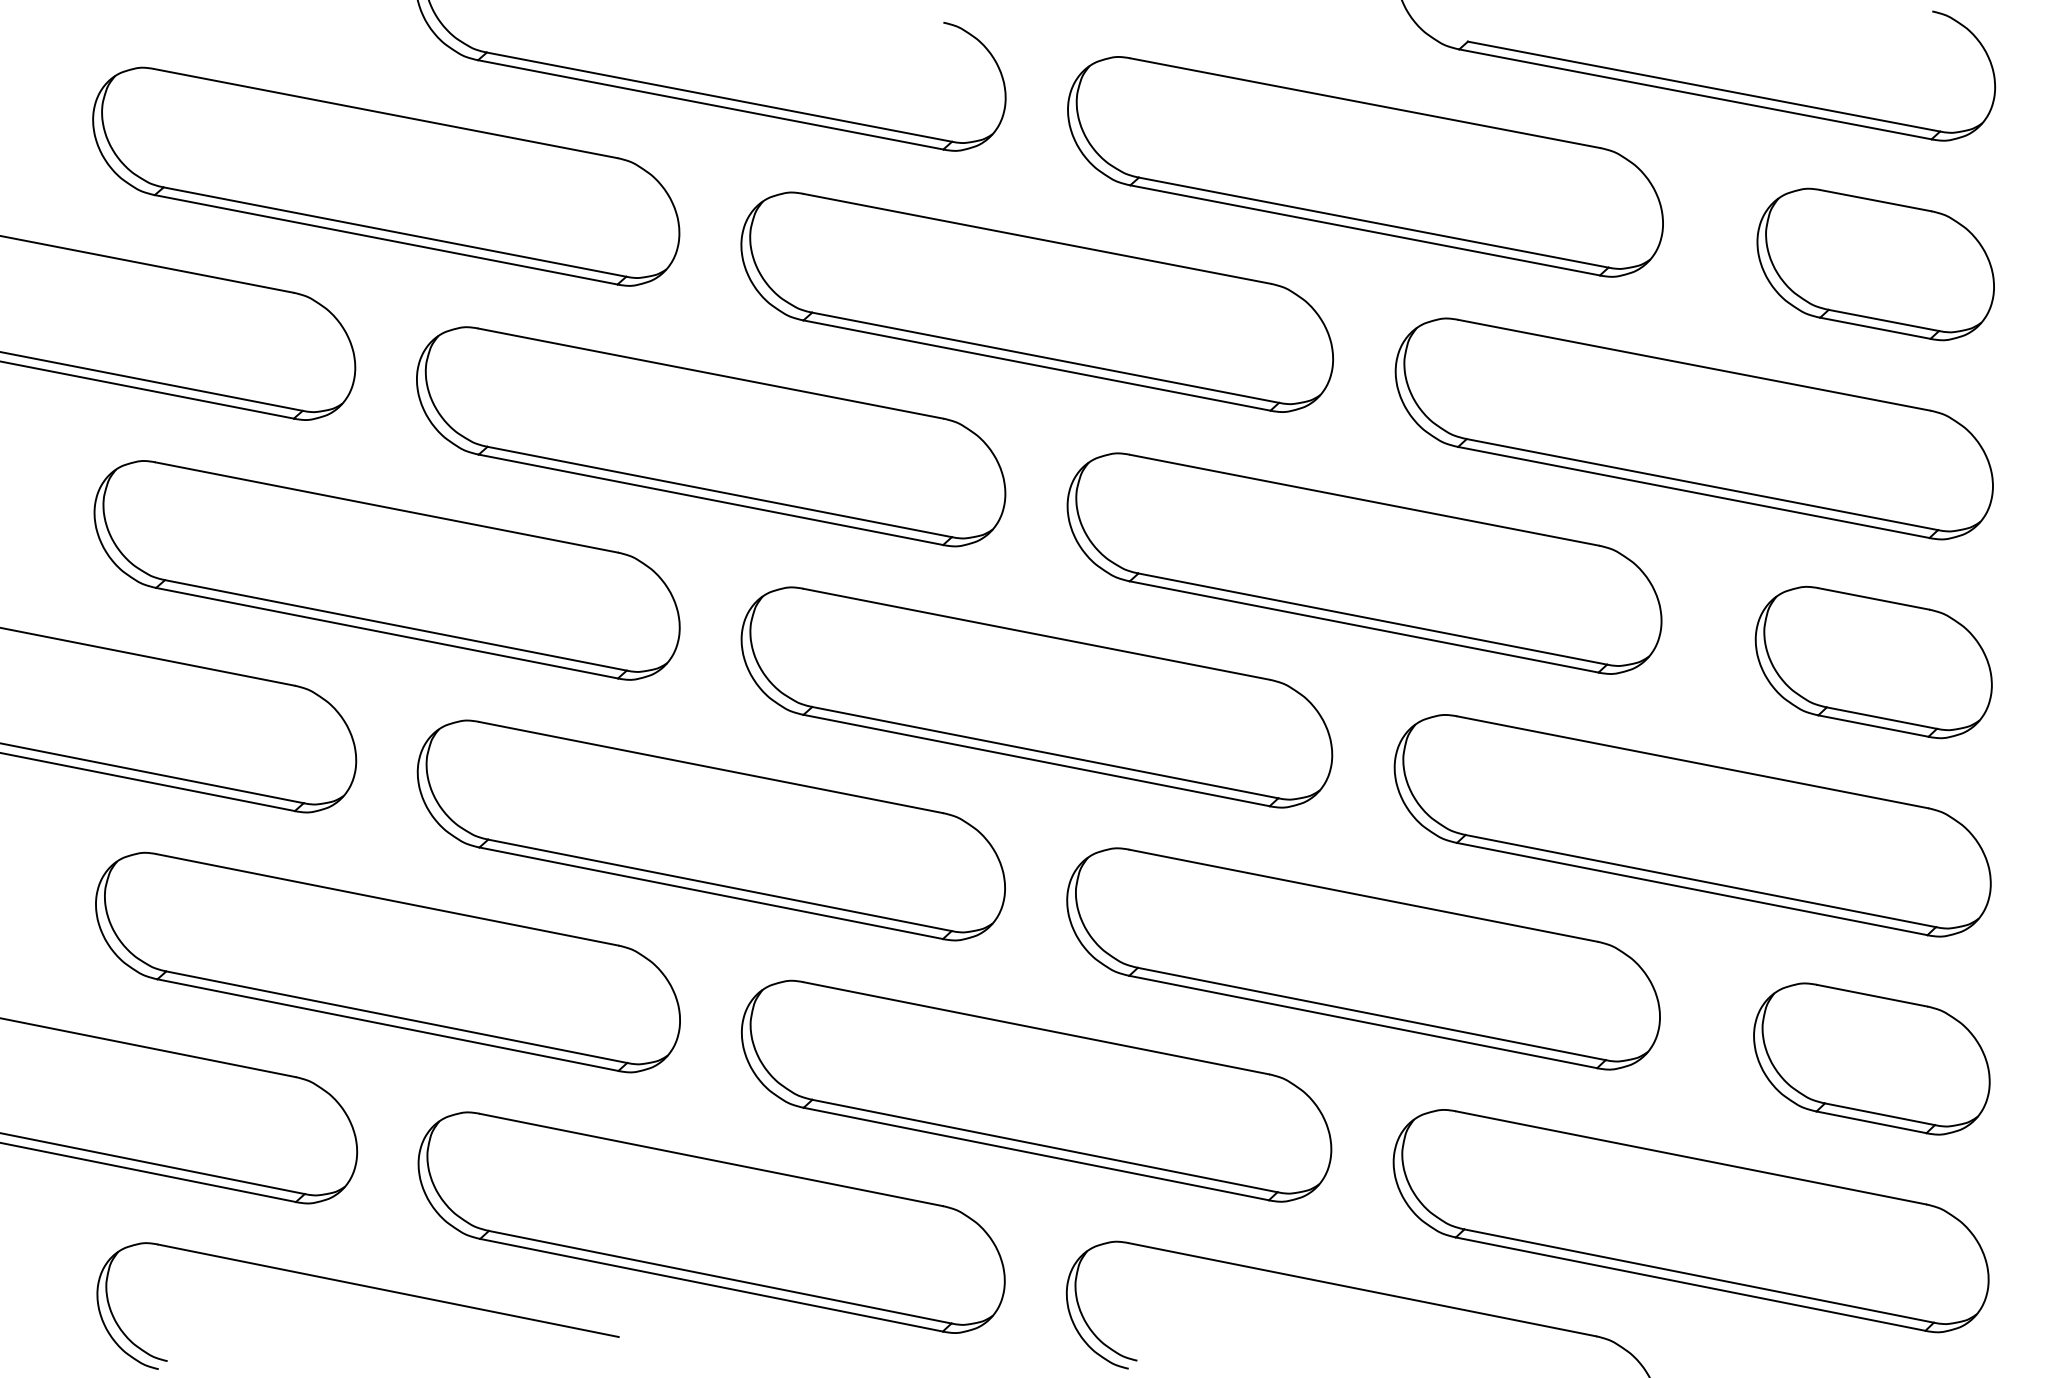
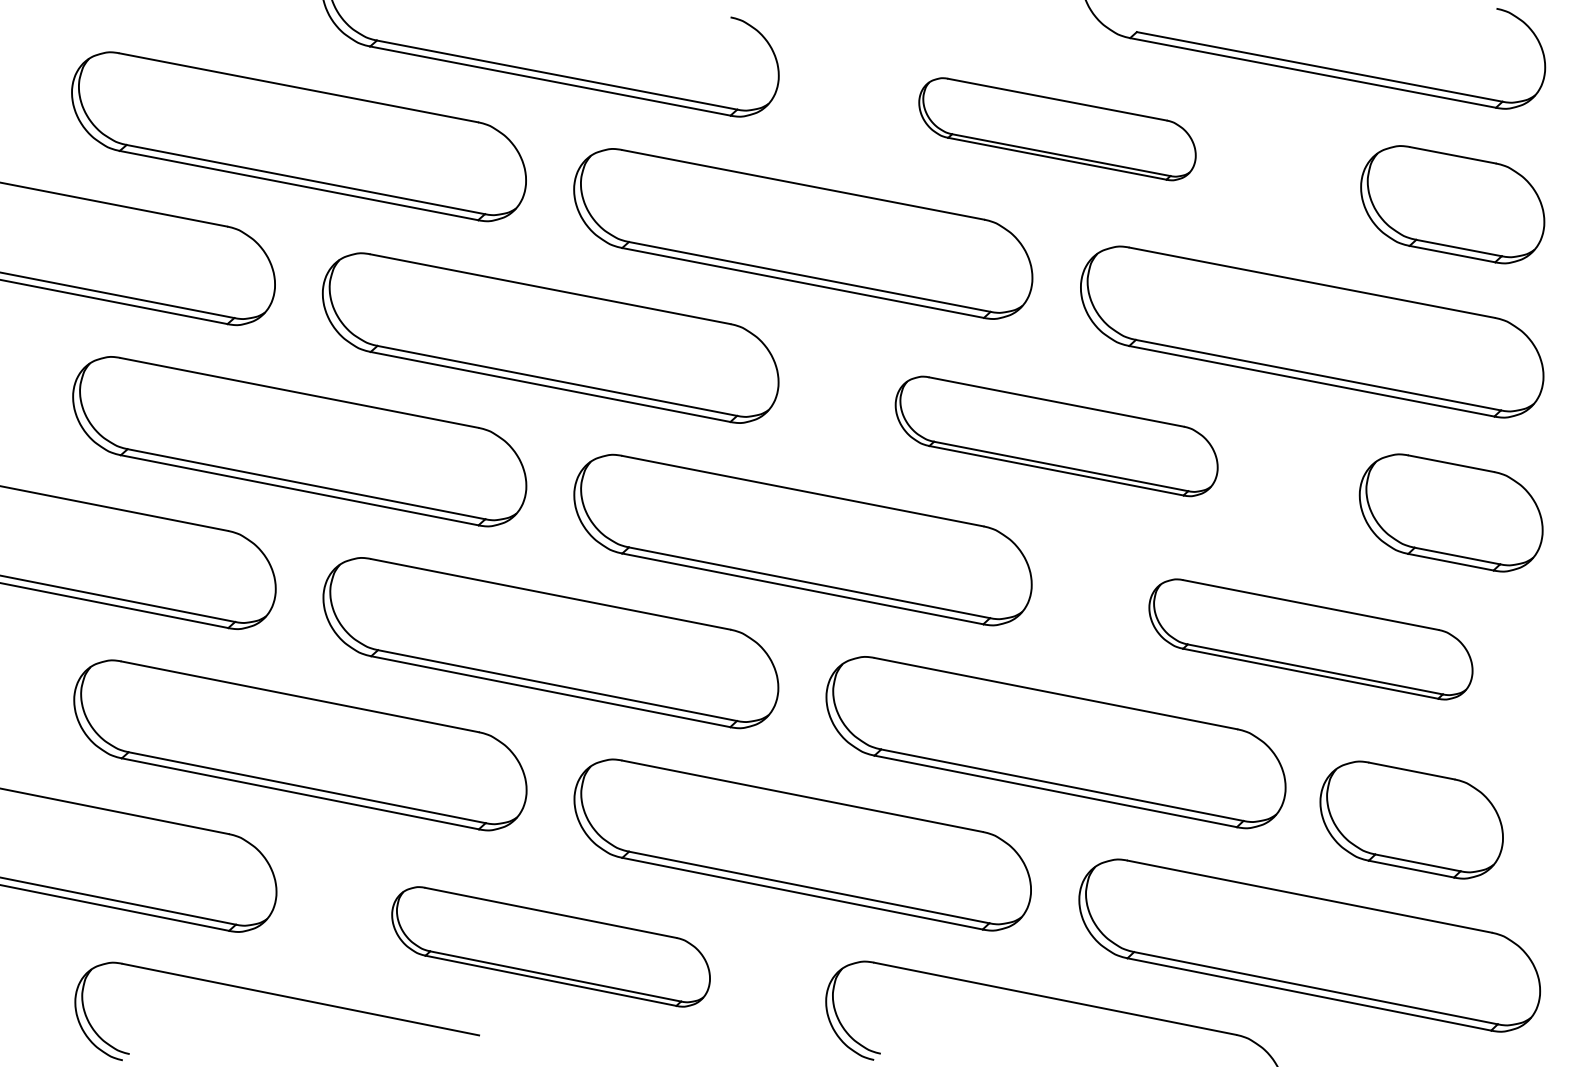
part: (1365, 167) -> (1057, 129), size x0.6
part: (1364, 563) -> (1056, 436), size x0.7
part: (1692, 825) -> (1310, 639), size x0.7
part: (1871, 1058) -> (1411, 819), moved
part: (710, 1222) -> (550, 946), size x0.7

